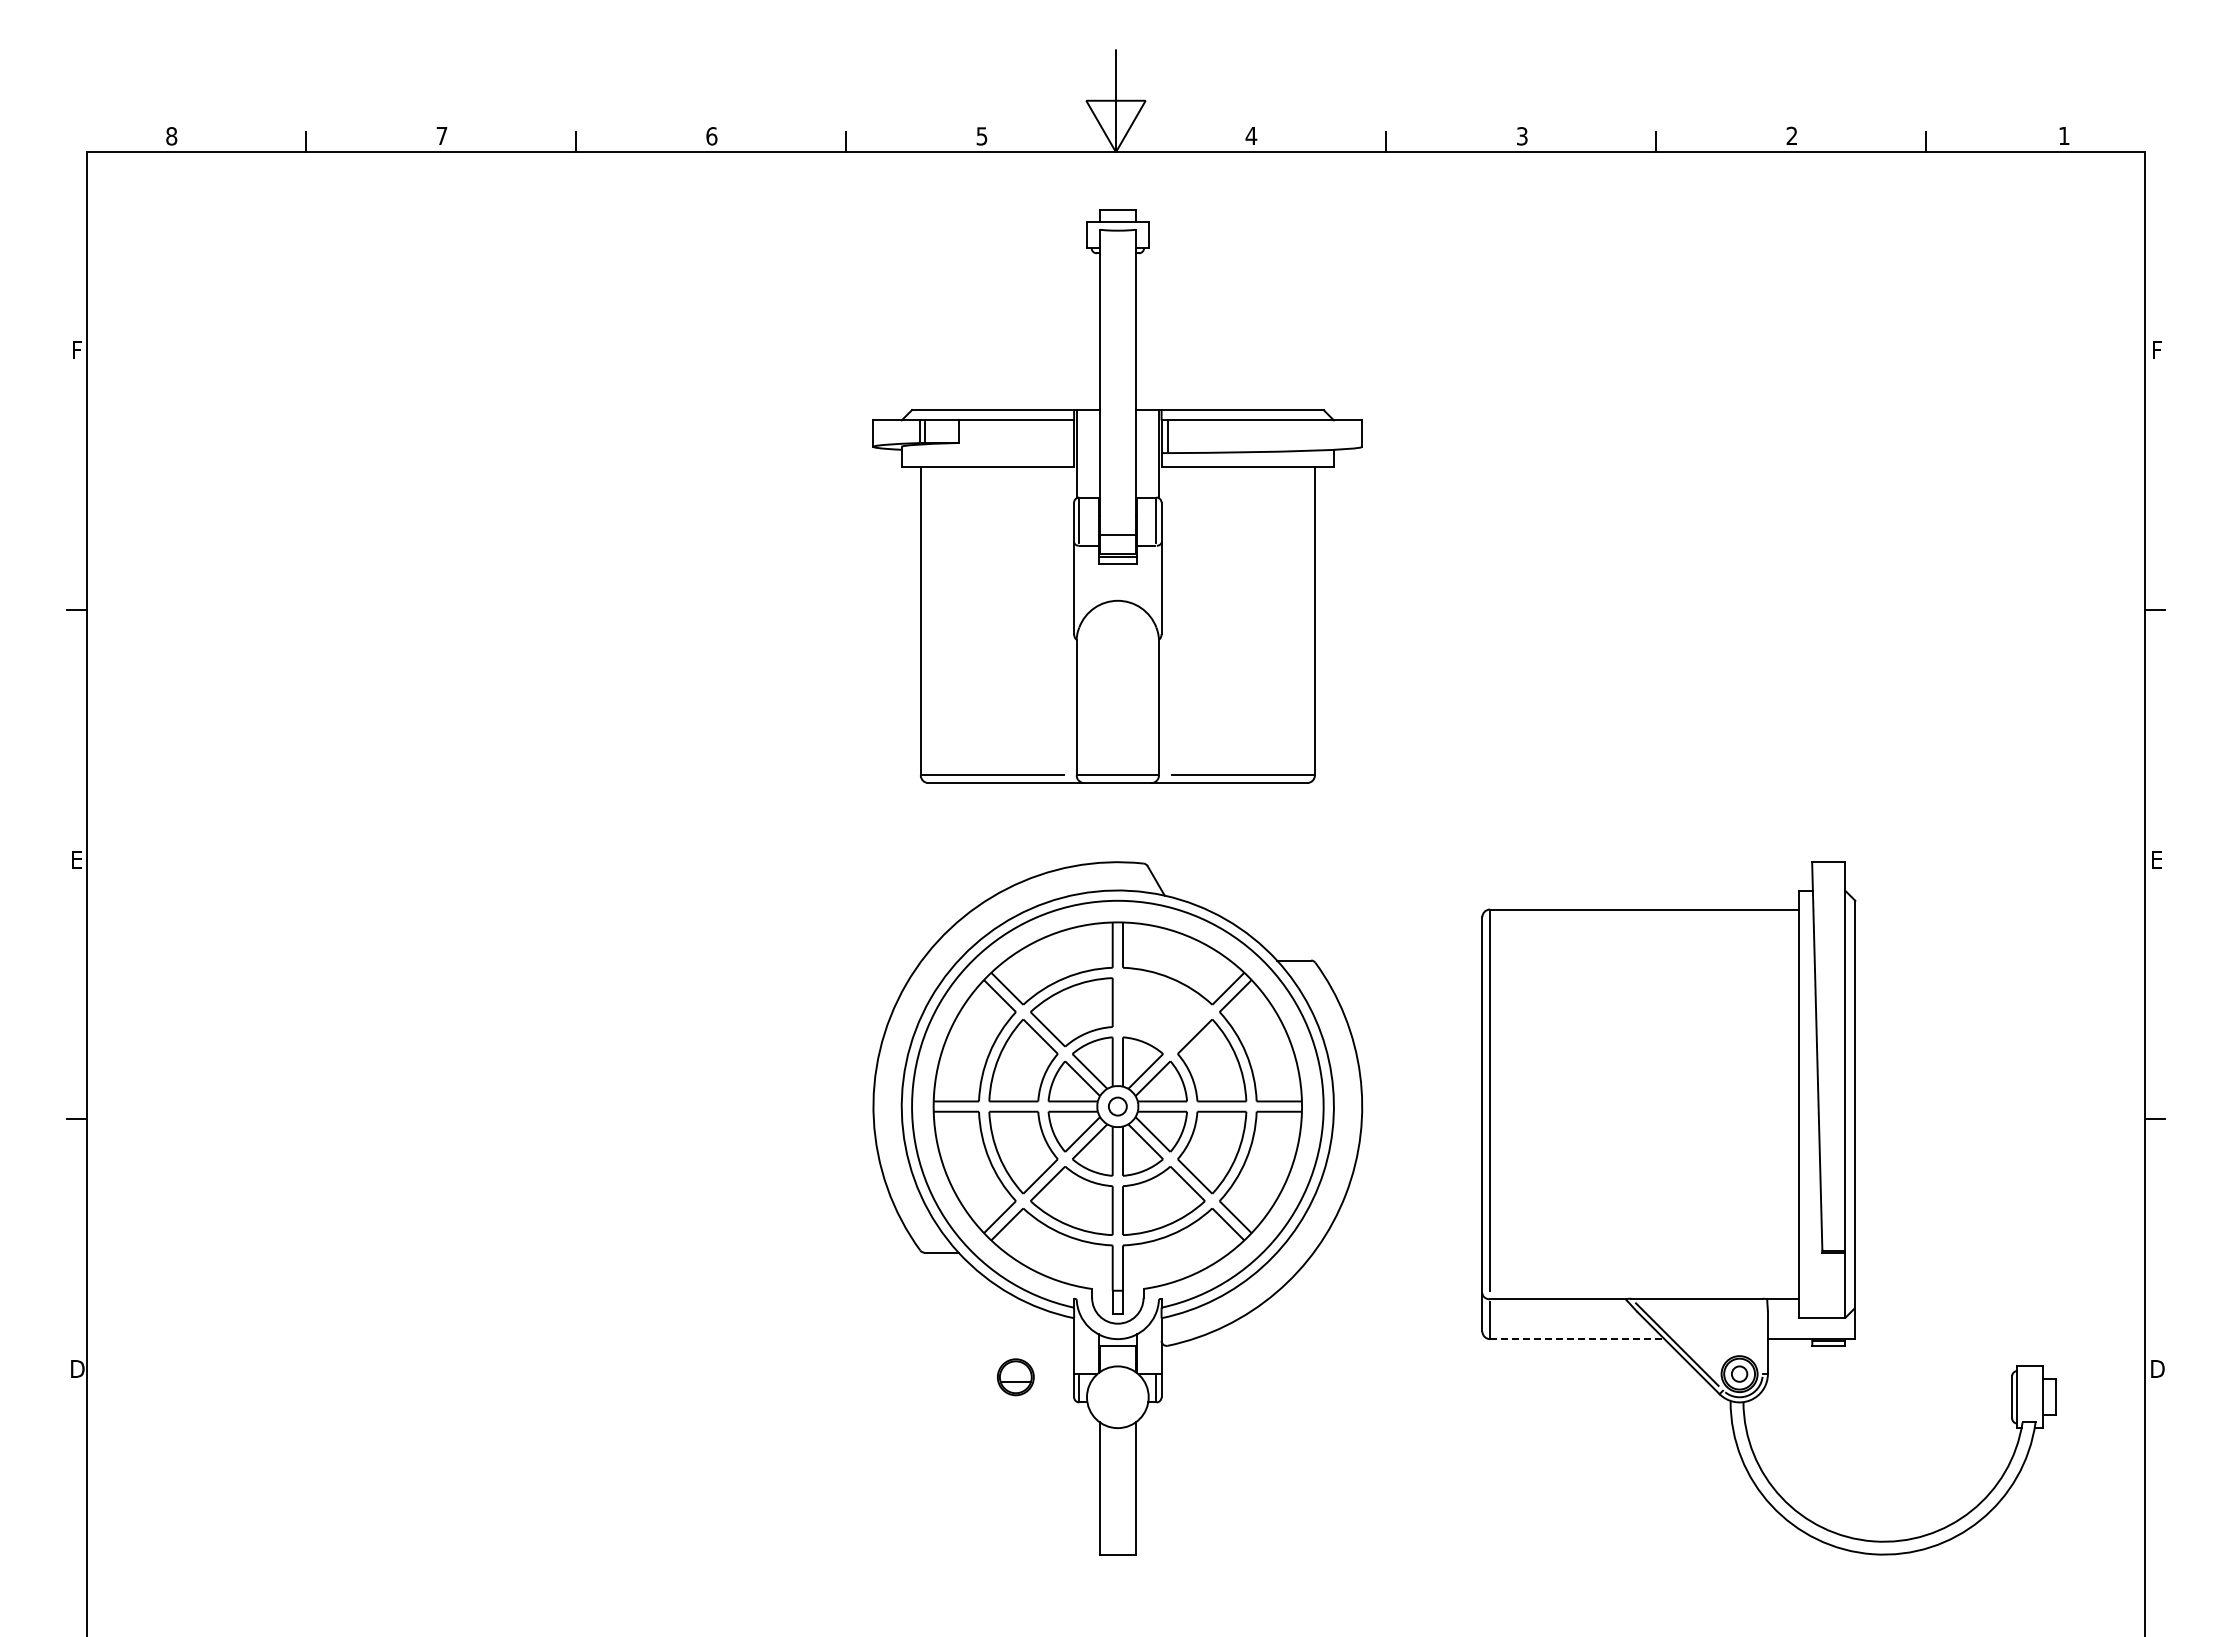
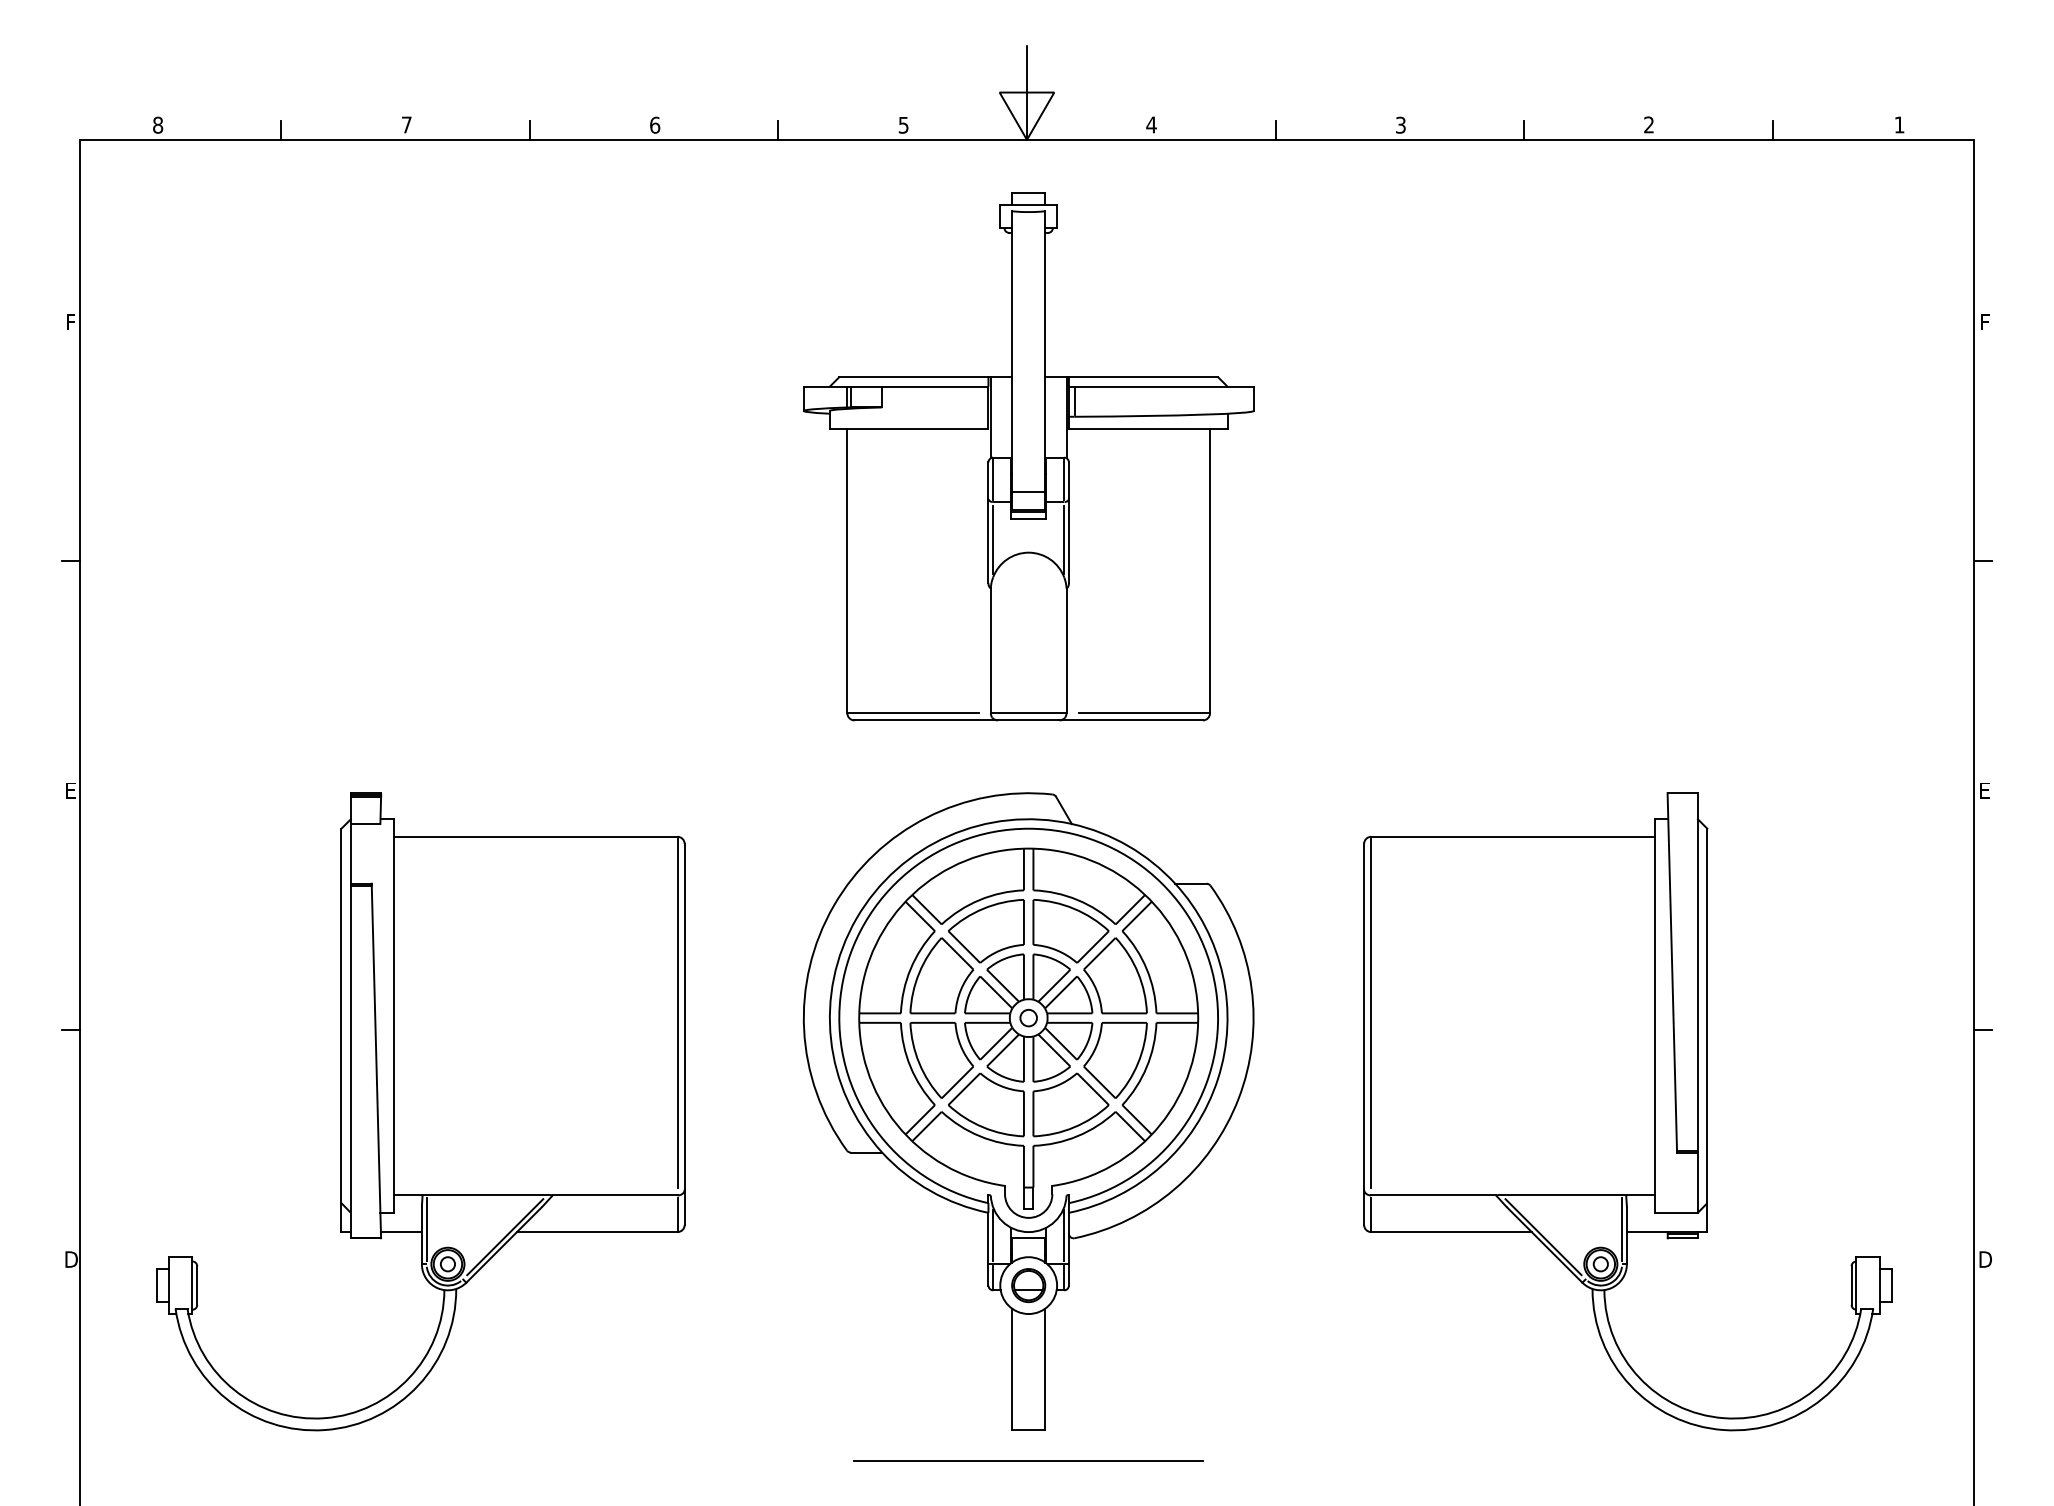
line: (1079, 586) -> (993, 539), added
line: (1156, 586) -> (1064, 539), added
part: (1163, 1012) -> (1070, 931), added
part: (457, 1208) -> (421, 1111), added
line: (1762, 1336) -> (1621, 1229), added
line: (1577, 1339) -> (1451, 1232), dashed -> solid
line: (1079, 1343) -> (993, 1236), added
line: (1156, 1343) -> (1064, 1236), added
part: (1015, 1377) -> (1028, 1285), moved
line: (1117, 1587) -> (1028, 1460), added

